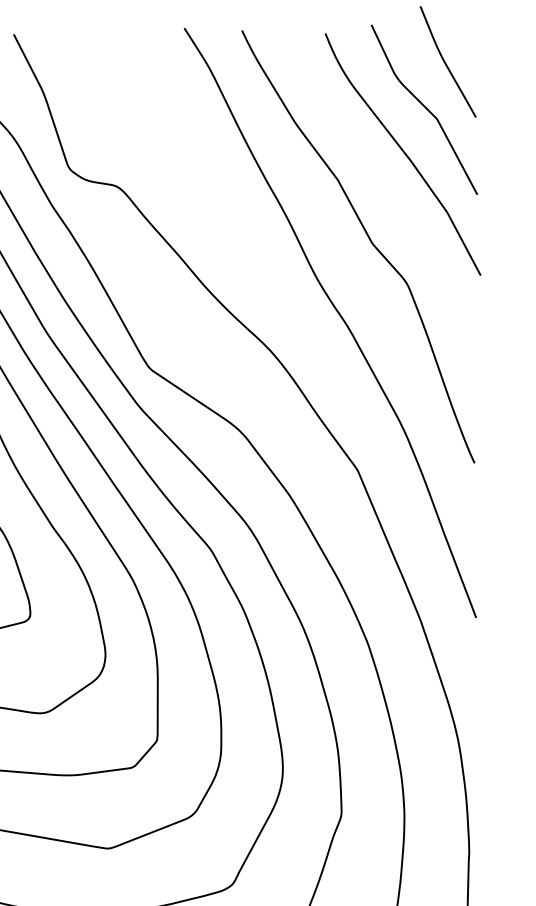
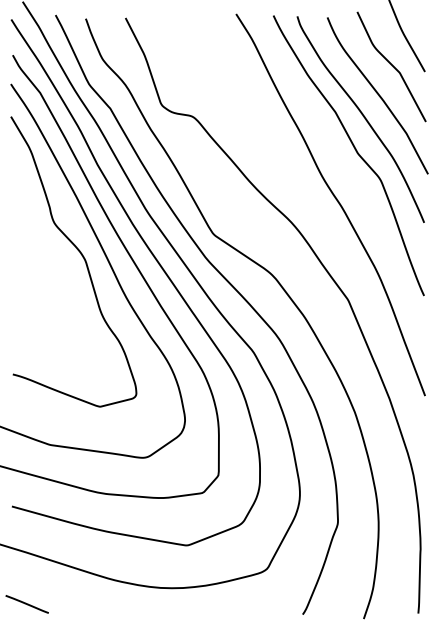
curve: (379, 186) -> (362, 116), added

